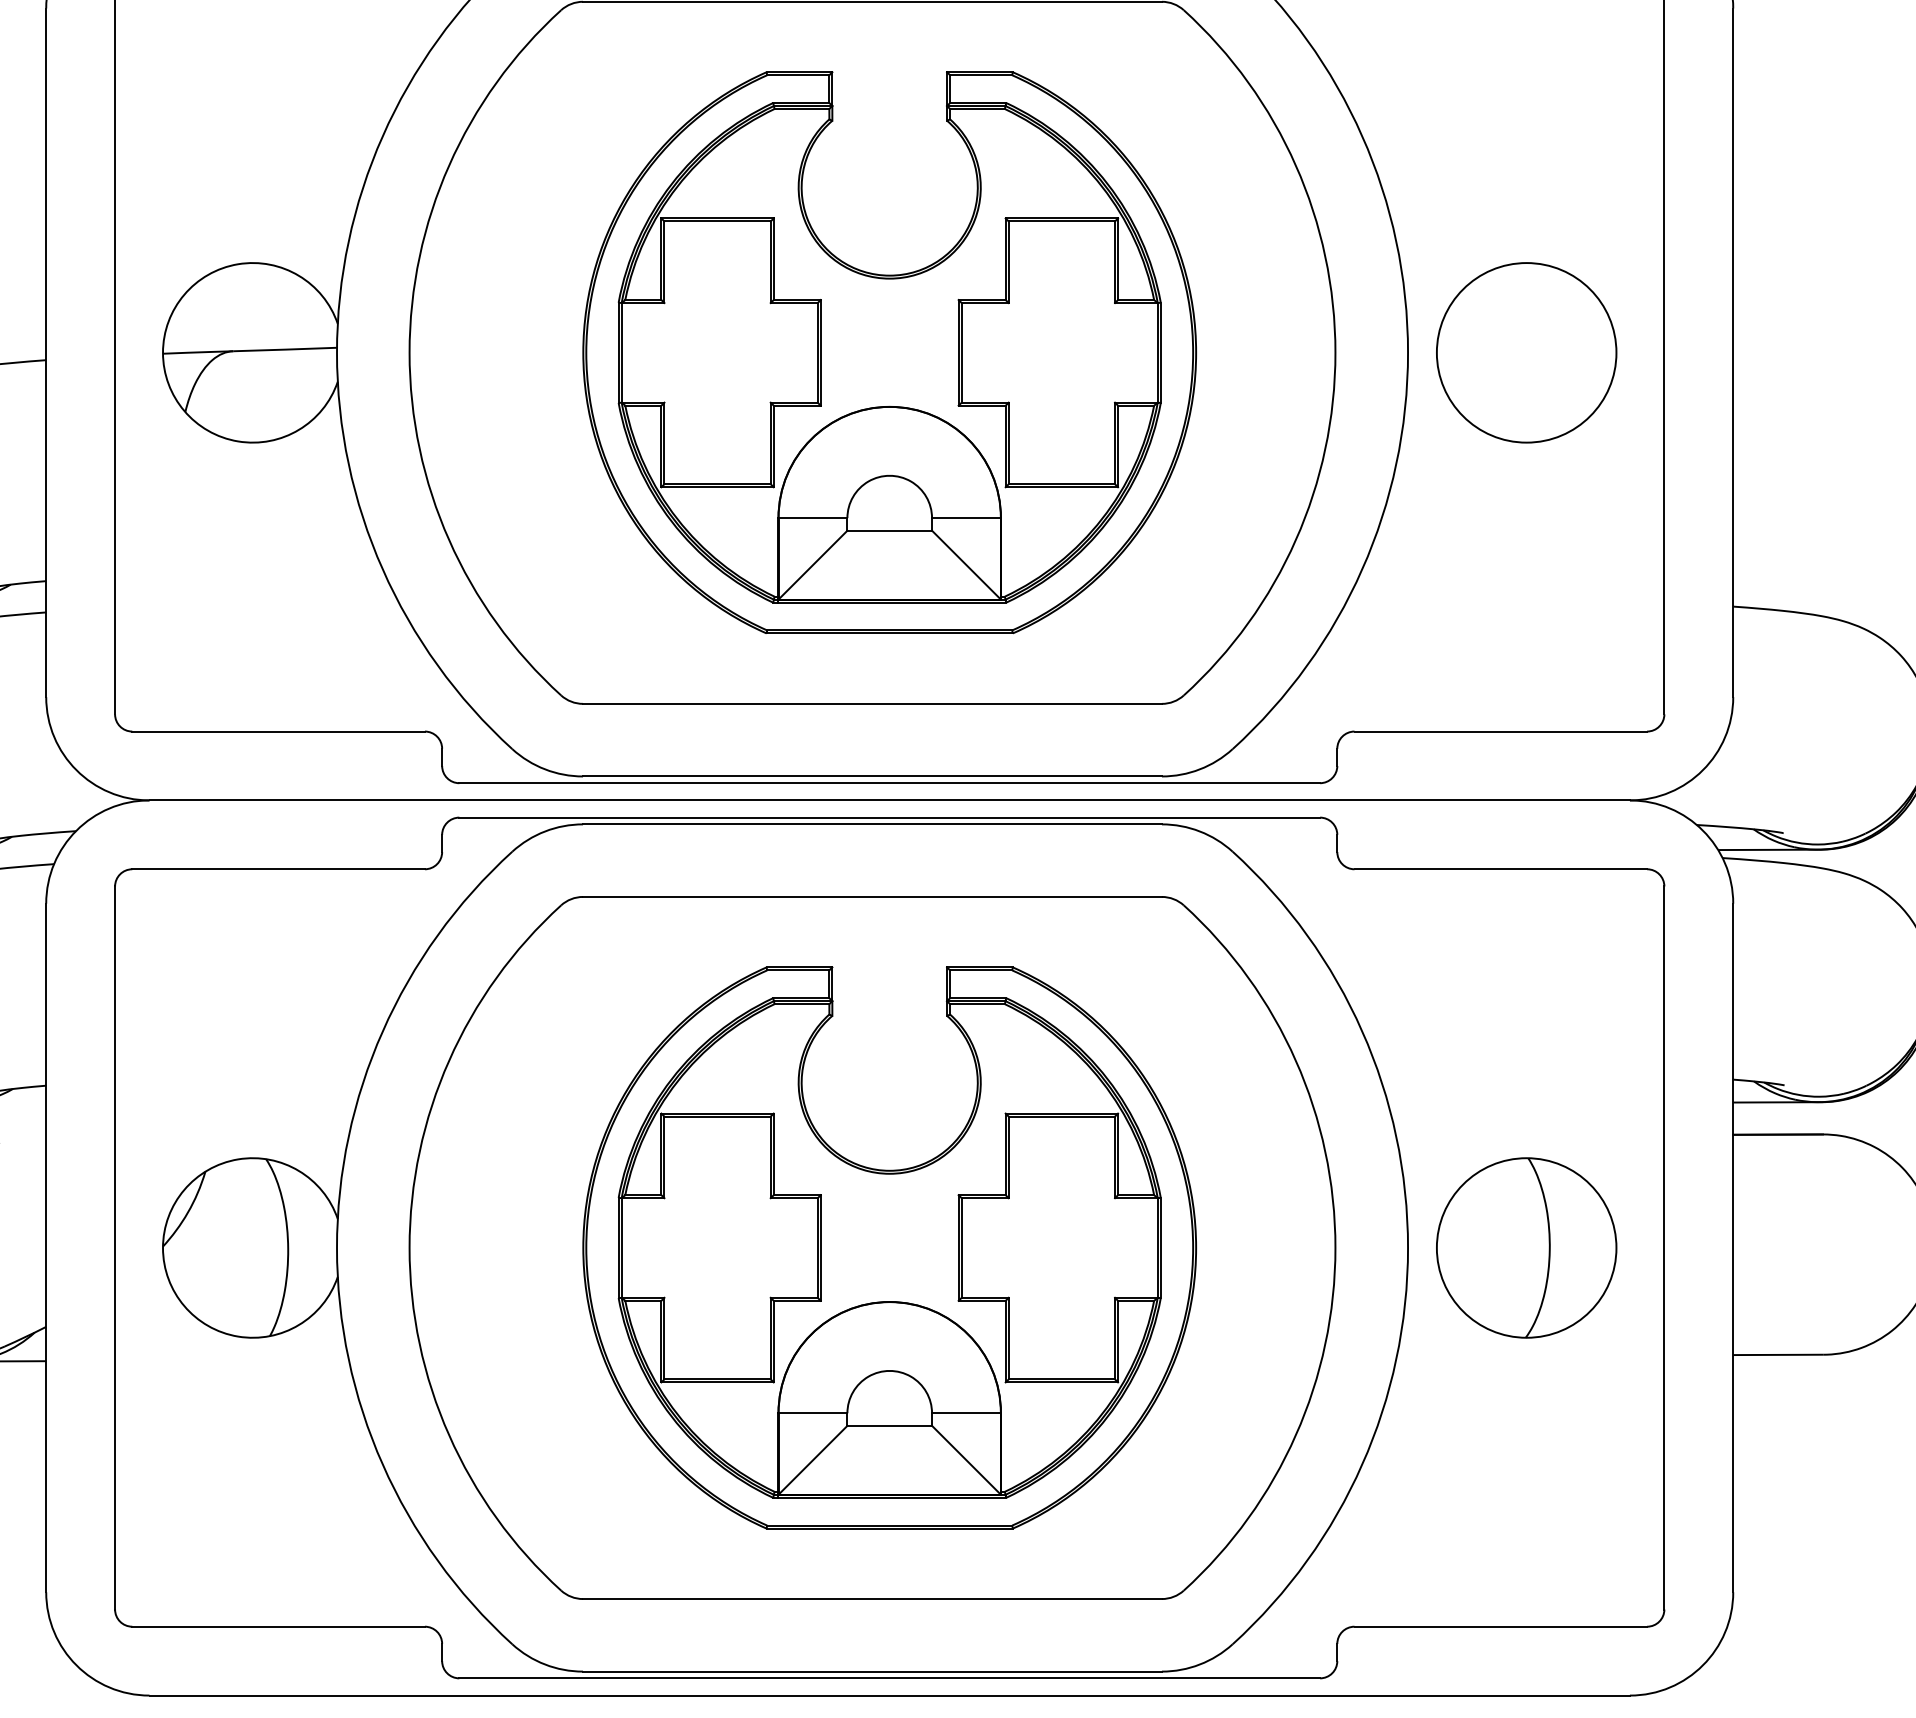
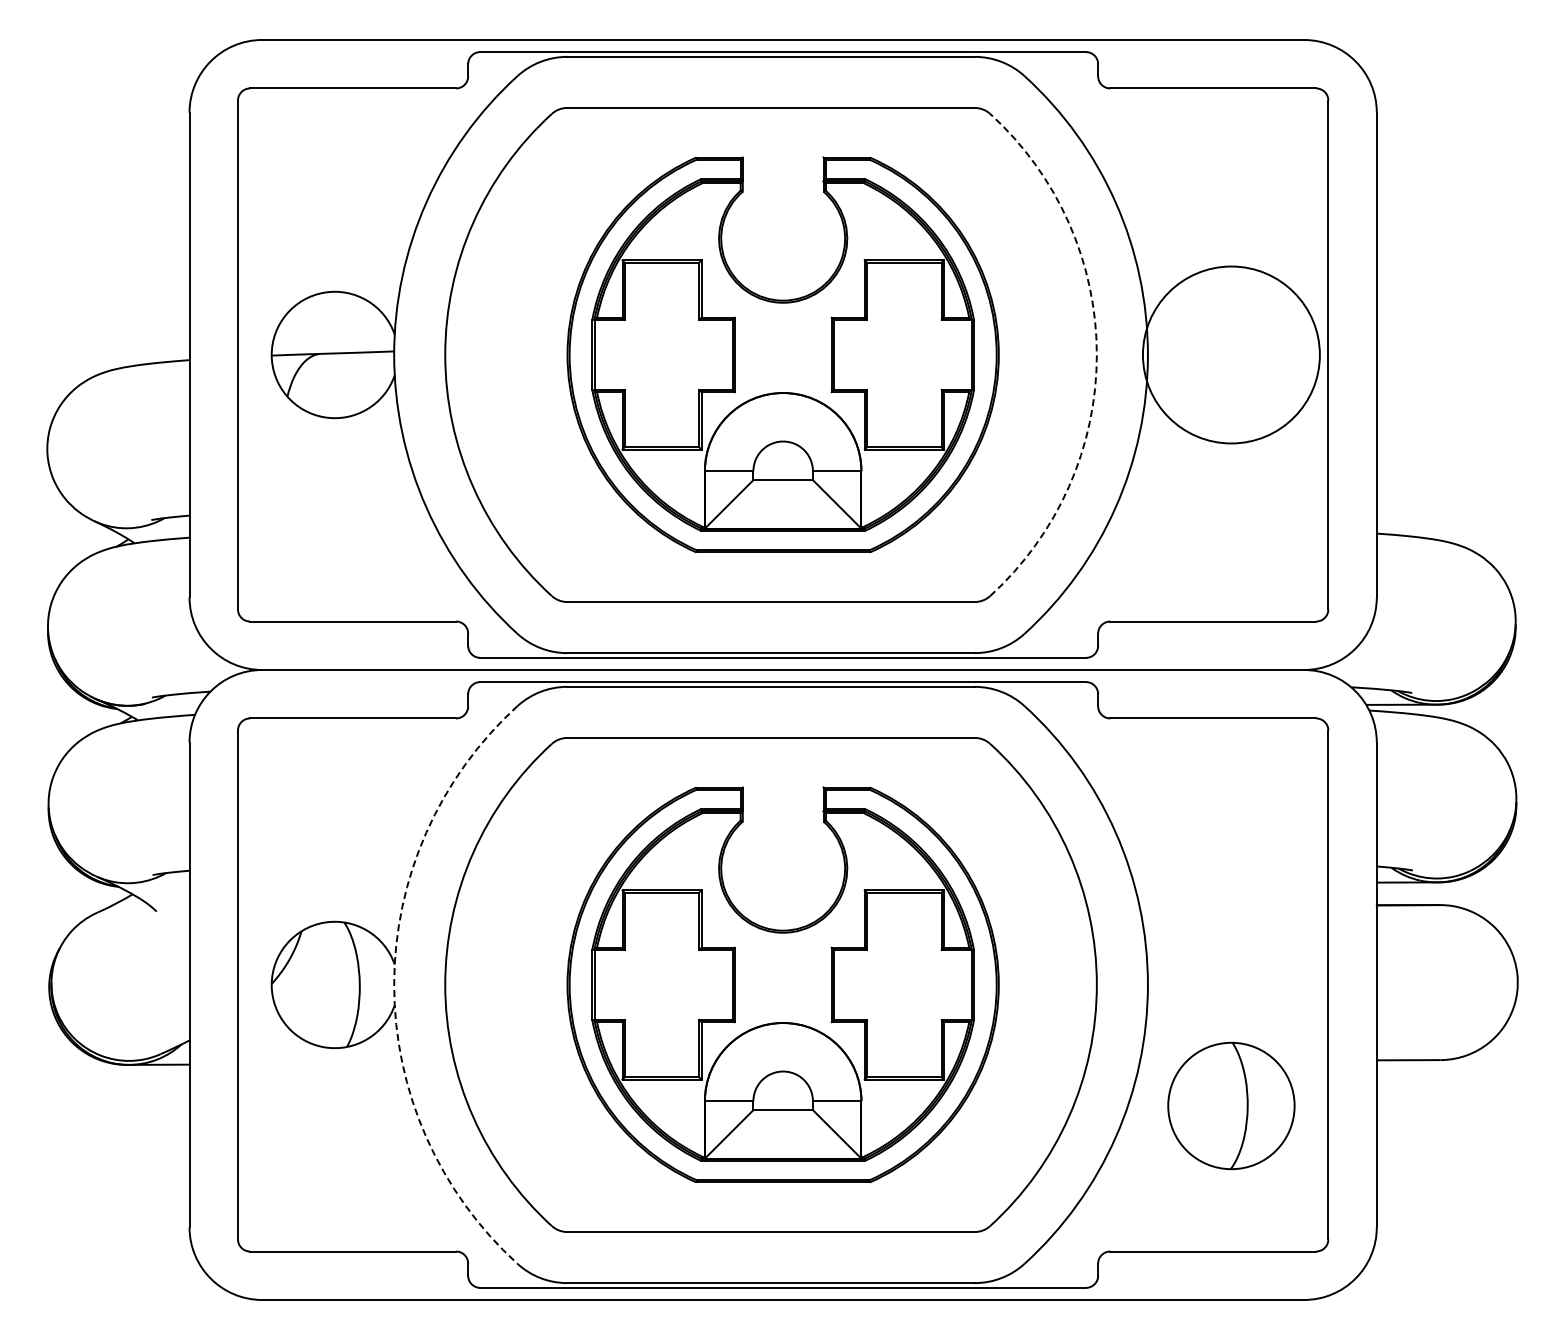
circle: (1526, 352) -> (1231, 354), size x1.4
arc: (1334, 353) -> (1096, 355), solid -> dashed
arc: (337, 1247) -> (394, 984), solid -> dashed
part: (1526, 1247) -> (1231, 1105), moved

